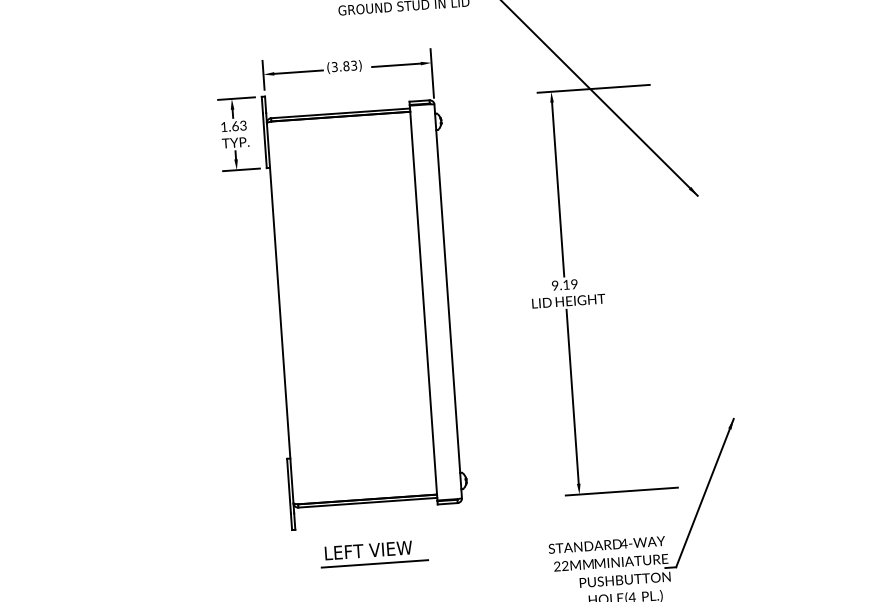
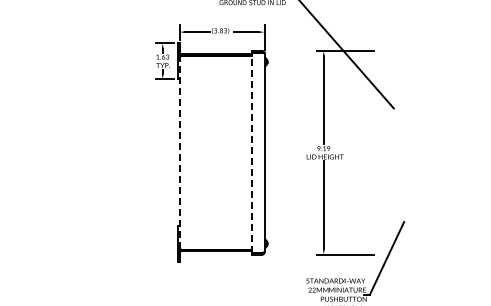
line: (424, 302) -> (252, 152), solid -> dashed
line: (280, 312) -> (179, 152), solid -> dashed
part: (374, 554) -> (218, 277), removed

